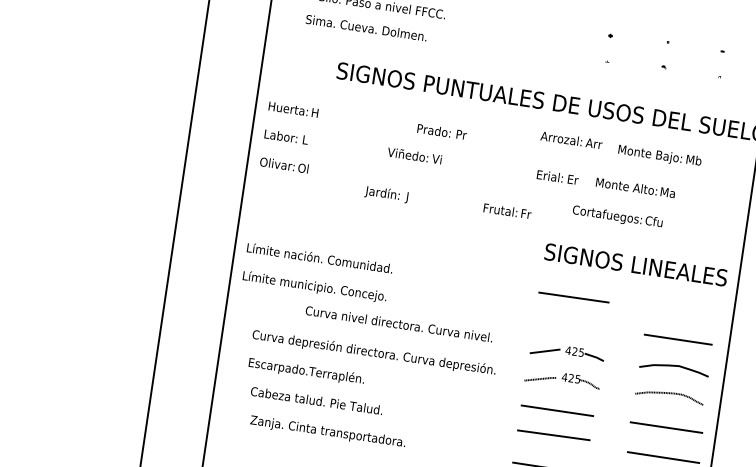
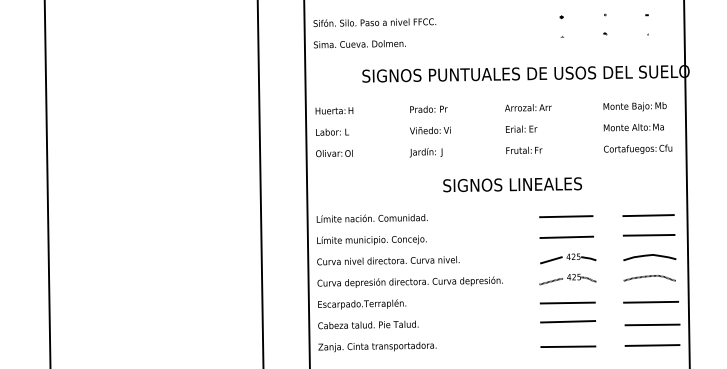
text: (365, 28) -> (359, 44), moved
text: (441, 130) -> (428, 108), moved
text: (571, 139) -> (528, 107), moved
text: (659, 155) -> (634, 106), moved
text: (557, 176) -> (521, 128), moved
text: (635, 187) -> (633, 127), moved
text: (385, 194) -> (425, 152), moved
text: (507, 211) -> (524, 150), moved
text: (618, 216) -> (638, 148), moved
text: (636, 264) -> (512, 184), moved
line: (681, 313) -> (648, 215), added
text: (399, 323) -> (388, 260), moved
line: (569, 323) -> (566, 236), added
text: (373, 351) -> (409, 281), moved
text: (307, 371) -> (362, 304), moved
text: (317, 400) -> (368, 324), moved
text: (327, 432) -> (377, 347), moved

